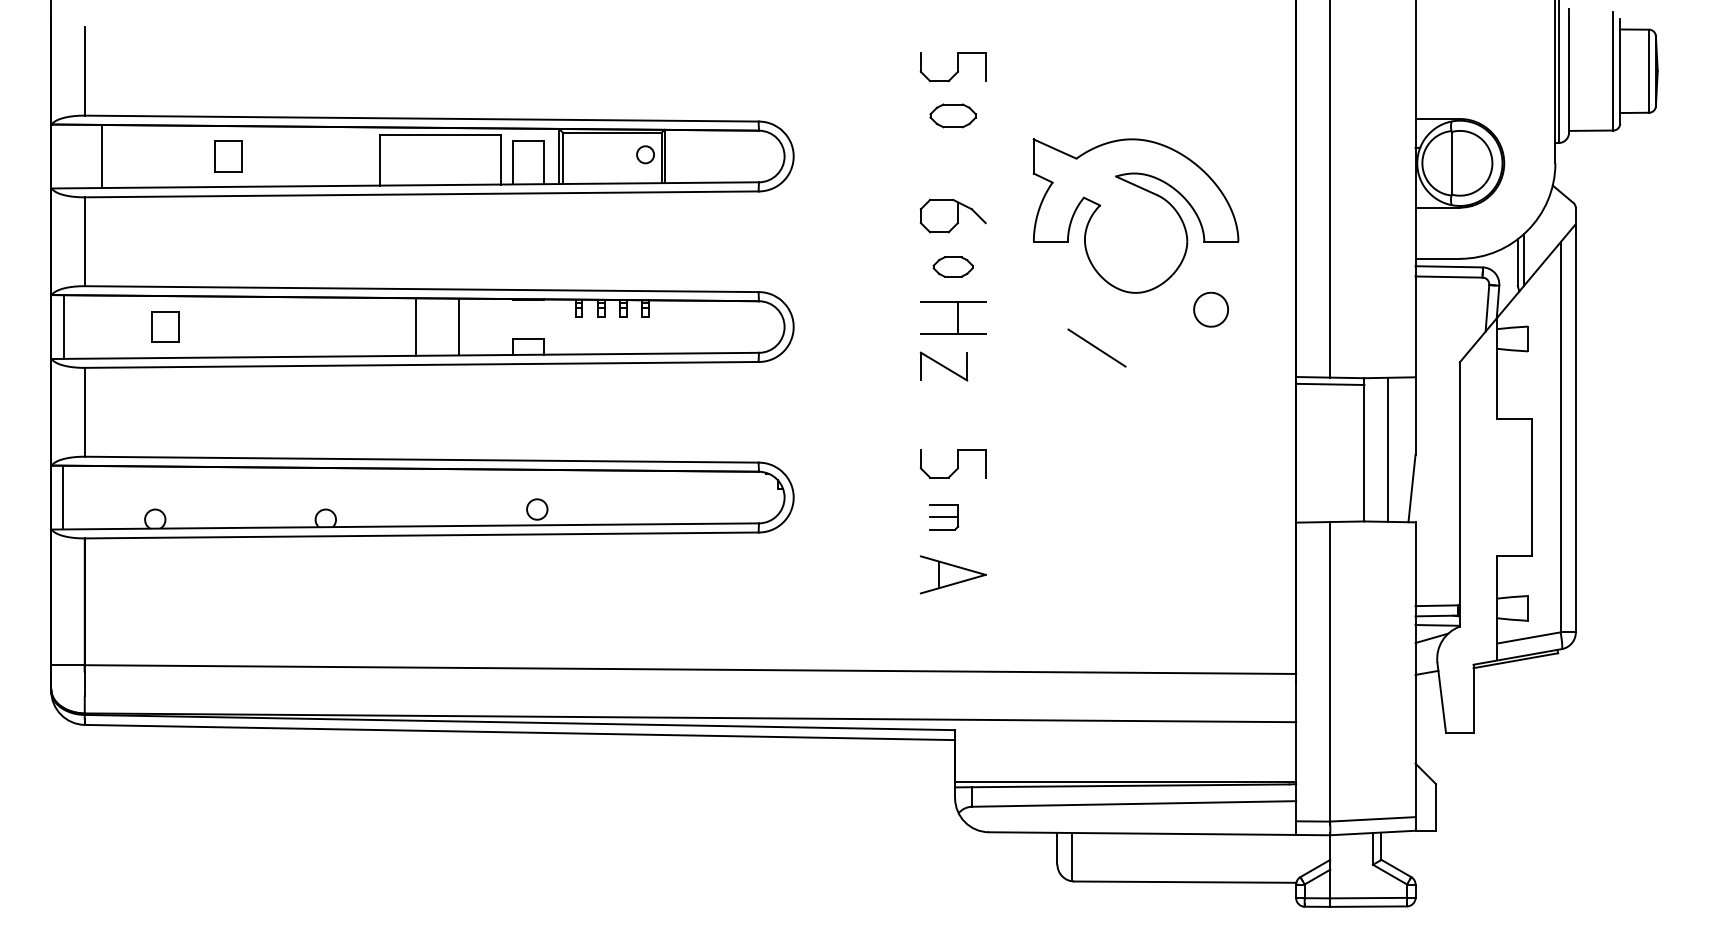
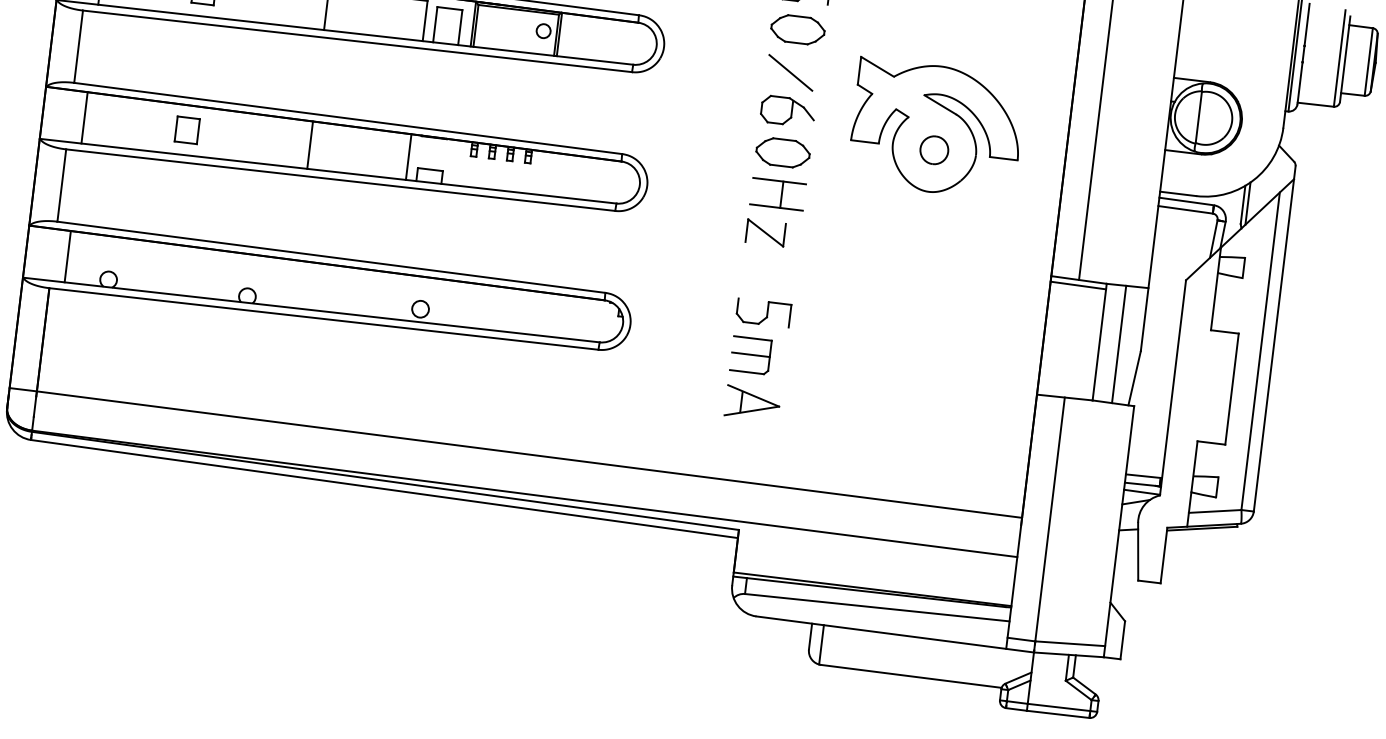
part: (952, 115) -> (797, 29), size x1.43
part: (952, 266) -> (782, 152), size x1.67
part: (1210, 309) -> (933, 150), moved
line: (64, 326) -> (84, 117), moved
part: (165, 326) -> (187, 129), moved
line: (415, 326) -> (310, 144), moved
line: (458, 326) -> (408, 156), moved
line: (1096, 347) -> (790, 72), moved
line: (63, 497) -> (67, 256), moved
part: (944, 516) -> (751, 355), size x1.67

